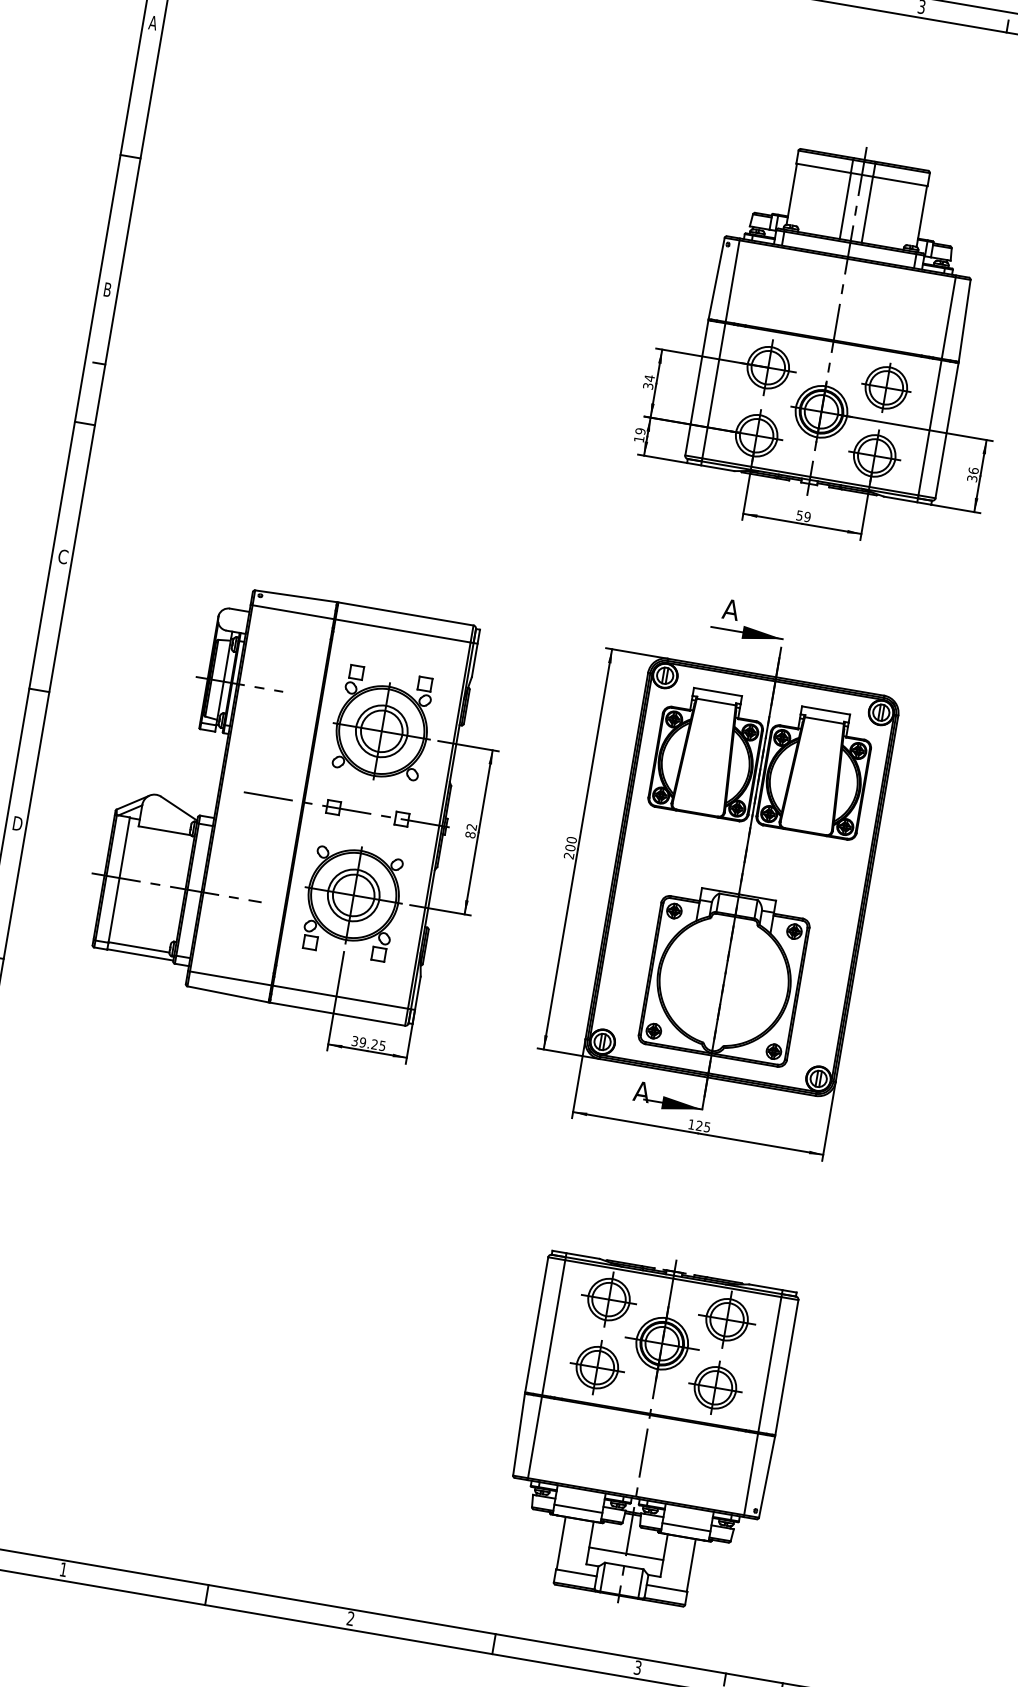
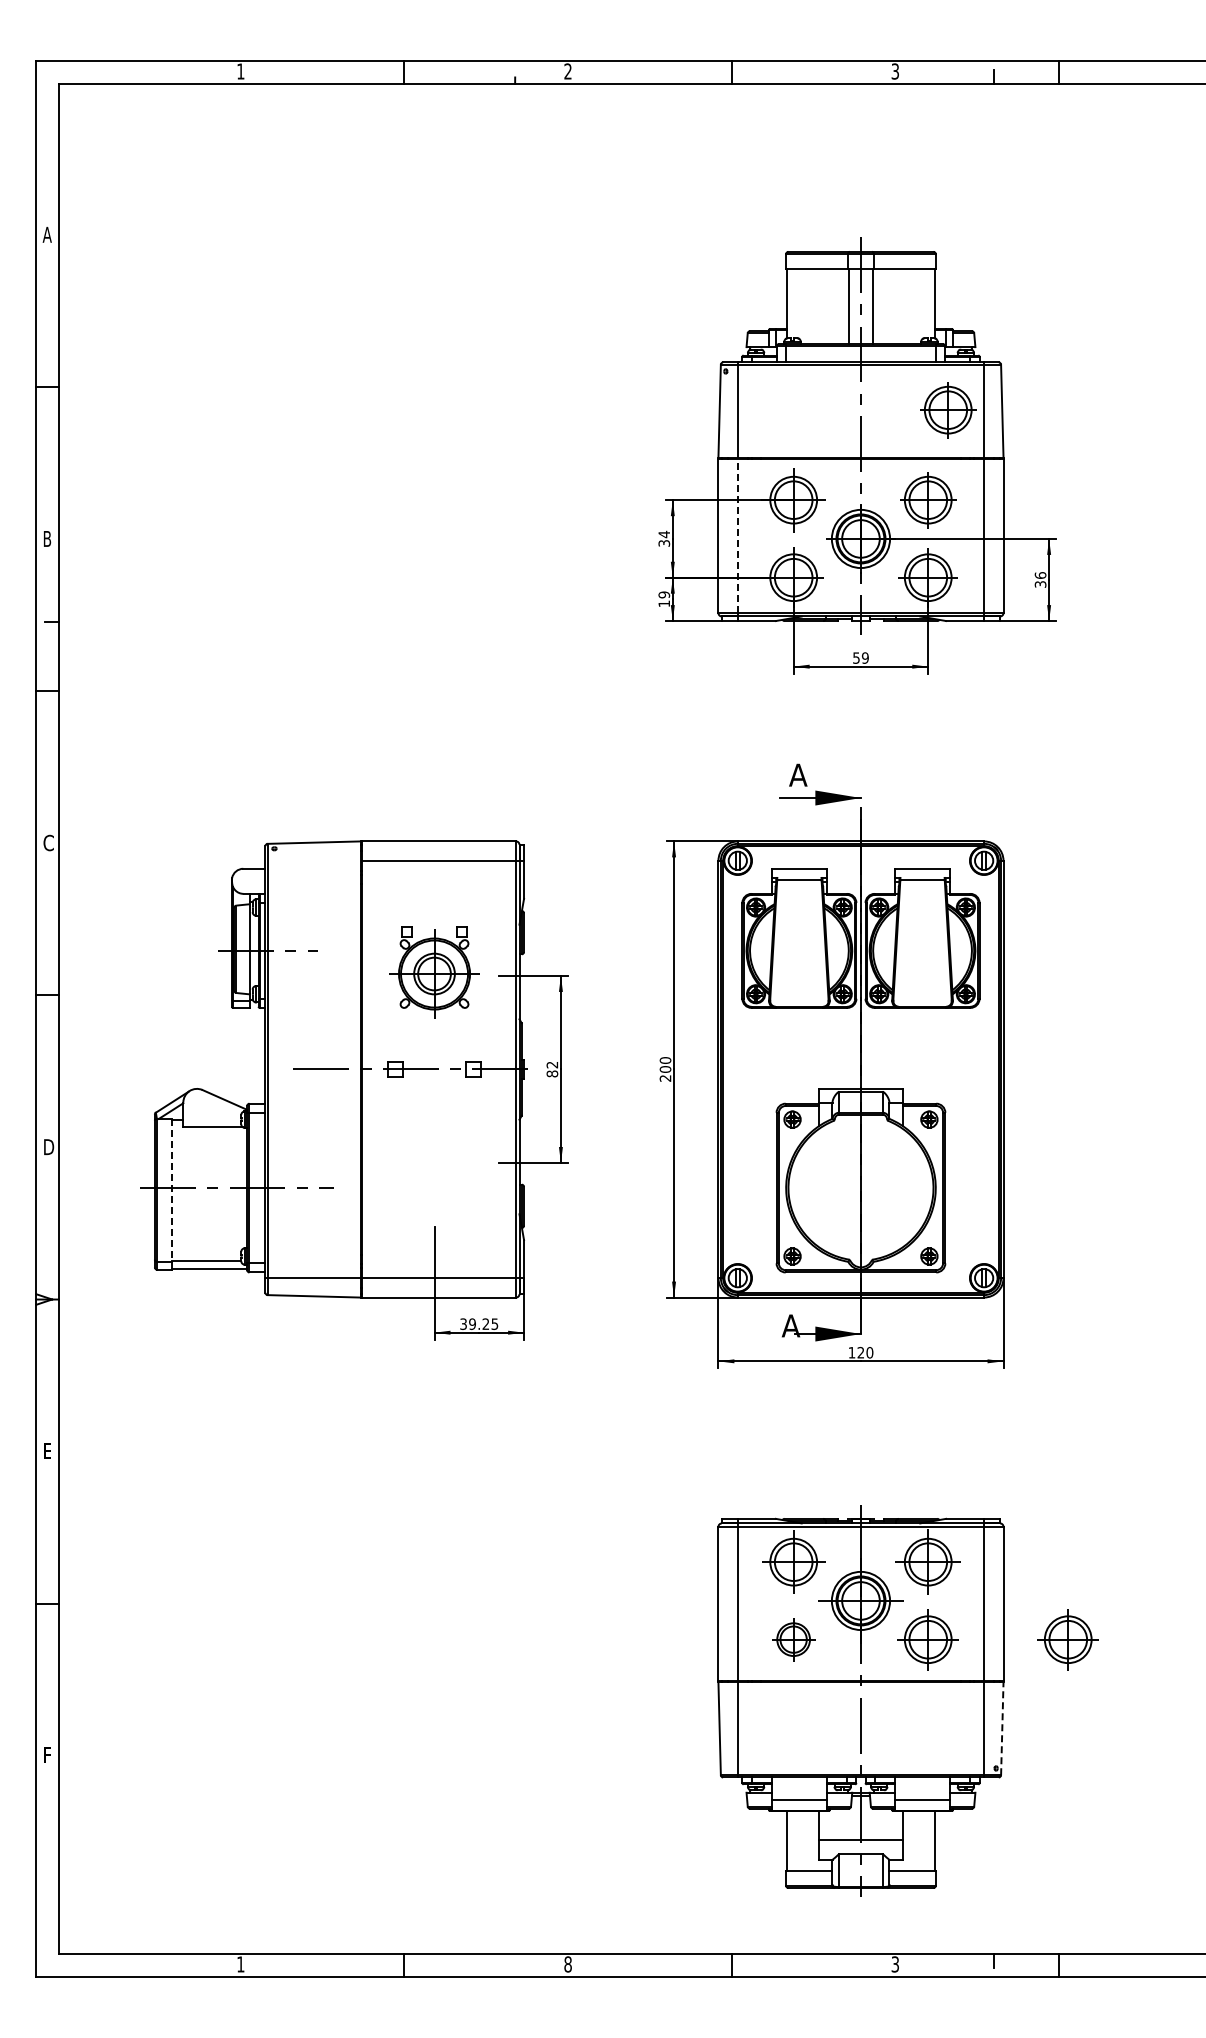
part: (917, 312) -> (948, 410), added
line: (713, 391) -> (737, 536), solid -> dashed
line: (292, 611) -> (312, 860), removed
part: (382, 725) -> (434, 969), size x0.7
line: (118, 880) -> (171, 1190), solid -> dashed
part: (352, 901) -> (434, 1169), removed
text: (706, 1126) -> (869, 1352), 125 -> 120
part: (597, 1367) -> (793, 1639), size x0.7
part: (837, 1408) -> (1067, 1639), added
line: (767, 1476) -> (1002, 1728), solid -> dashed
text: (350, 1618) -> (567, 1964), 2 -> 8

